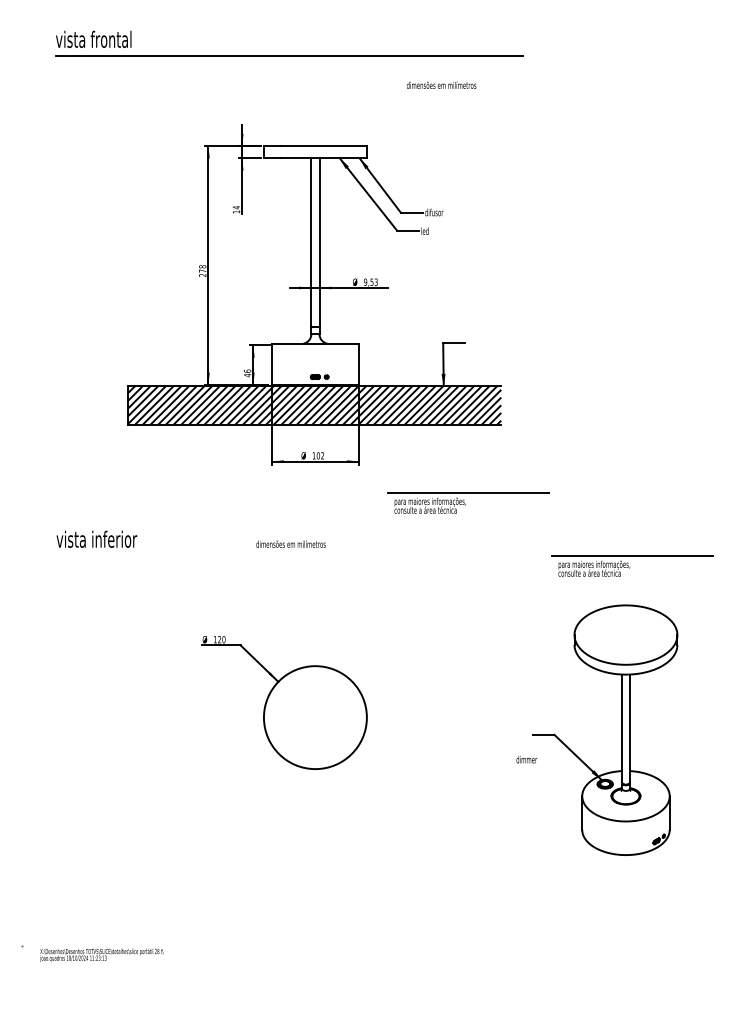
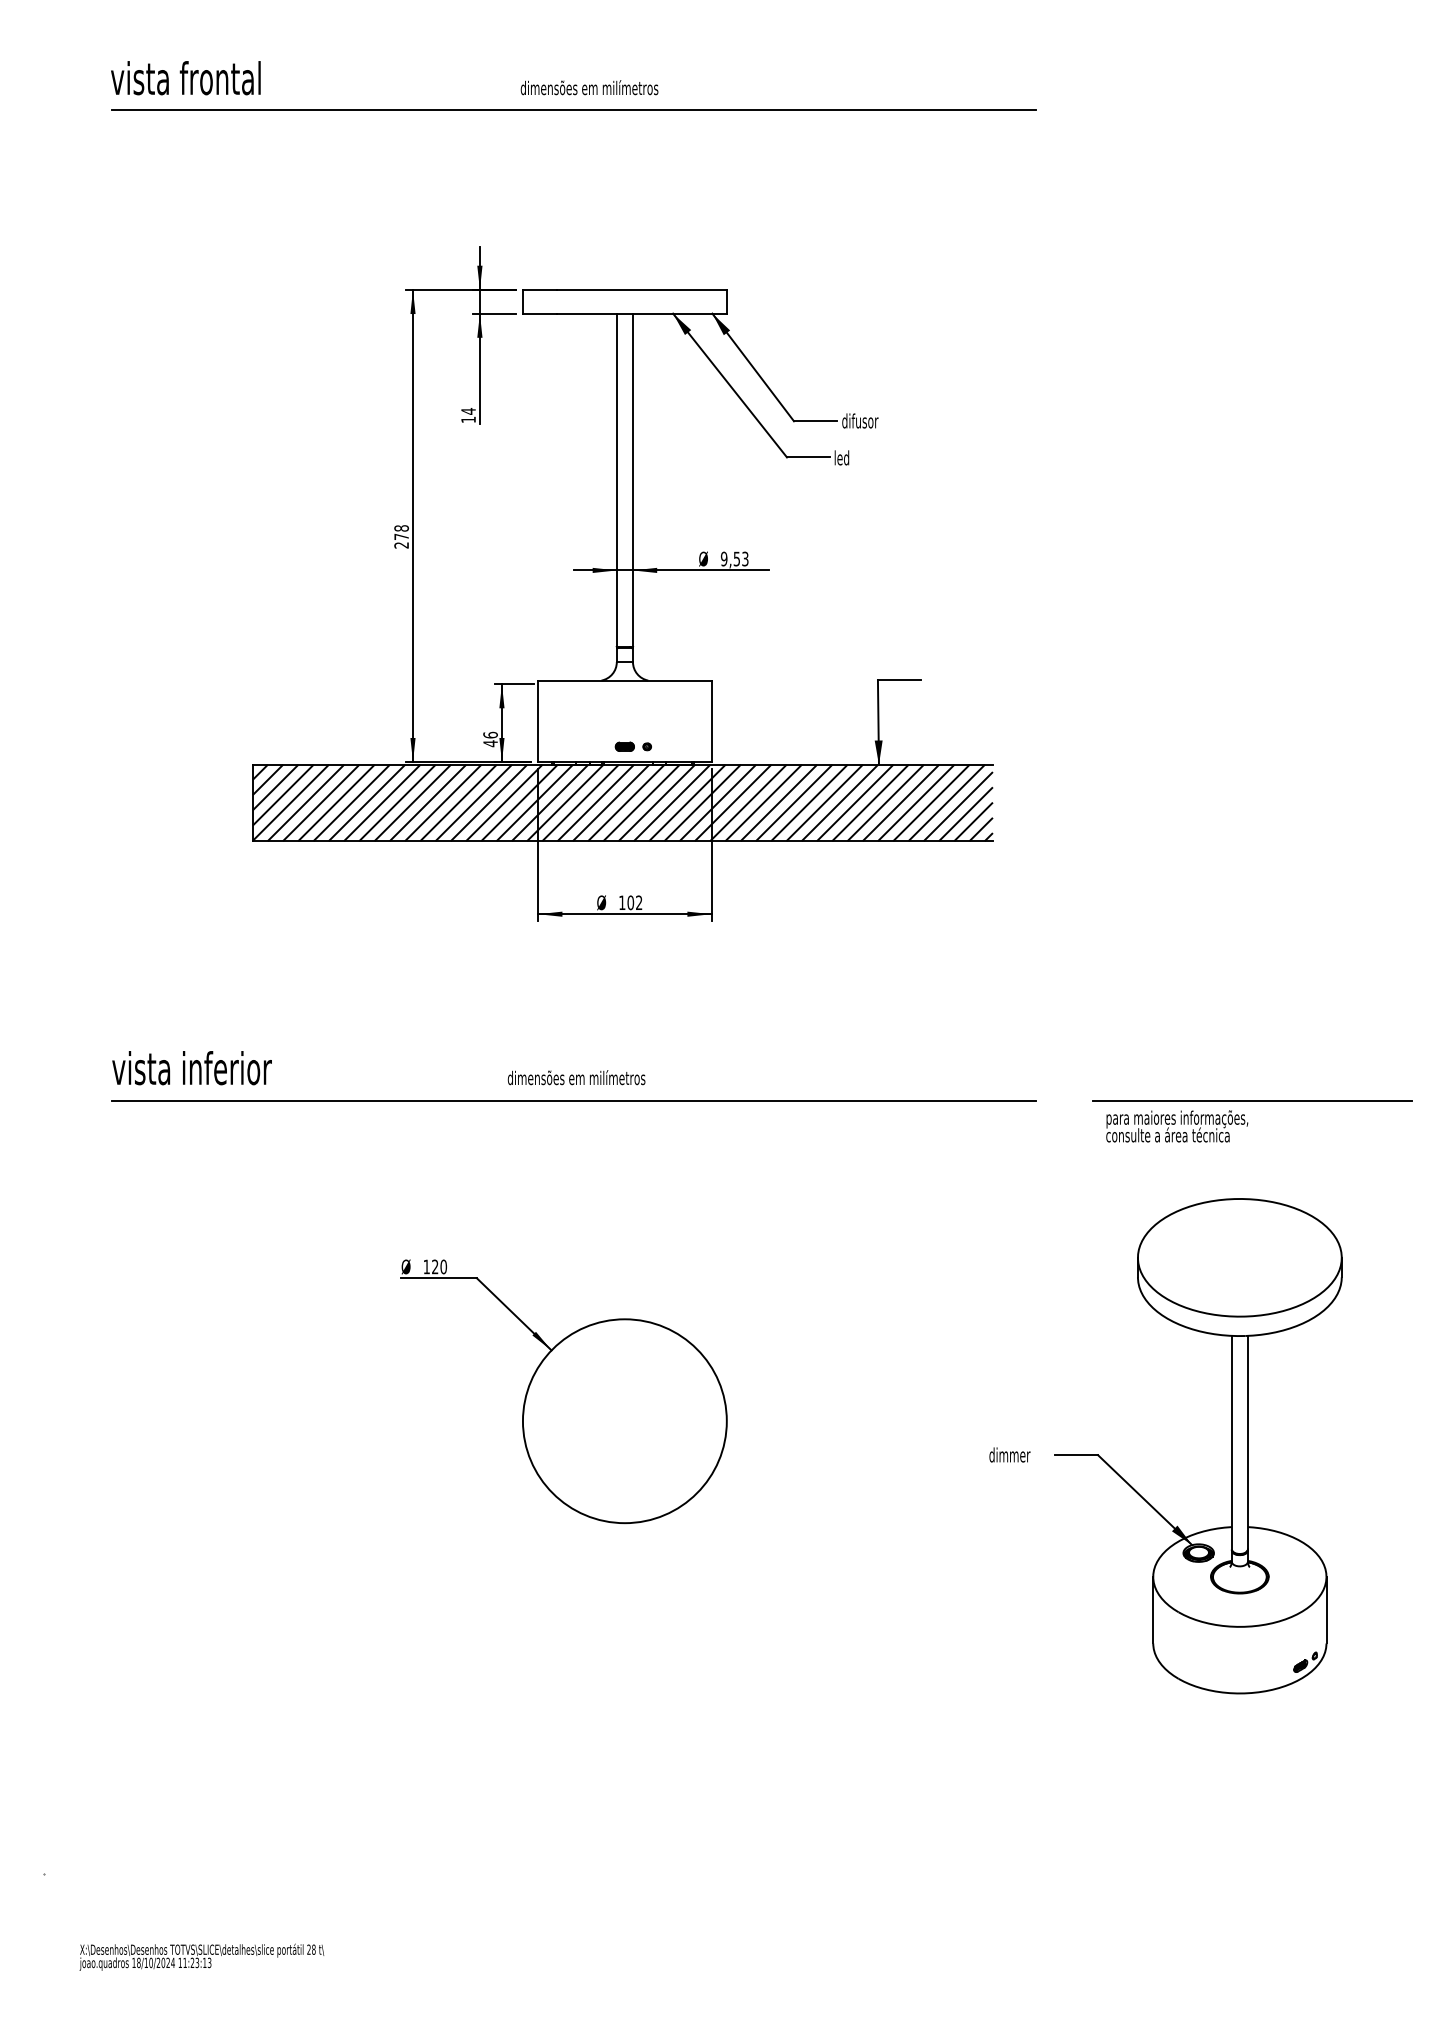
text: (441, 84) -> (589, 86), moved
part: (468, 502) -> (928, 995), removed
line: (289, 555) -> (573, 1100), added
text: (526, 759) -> (1009, 1454), moved
text: (101, 954) -> (201, 1955), moved

